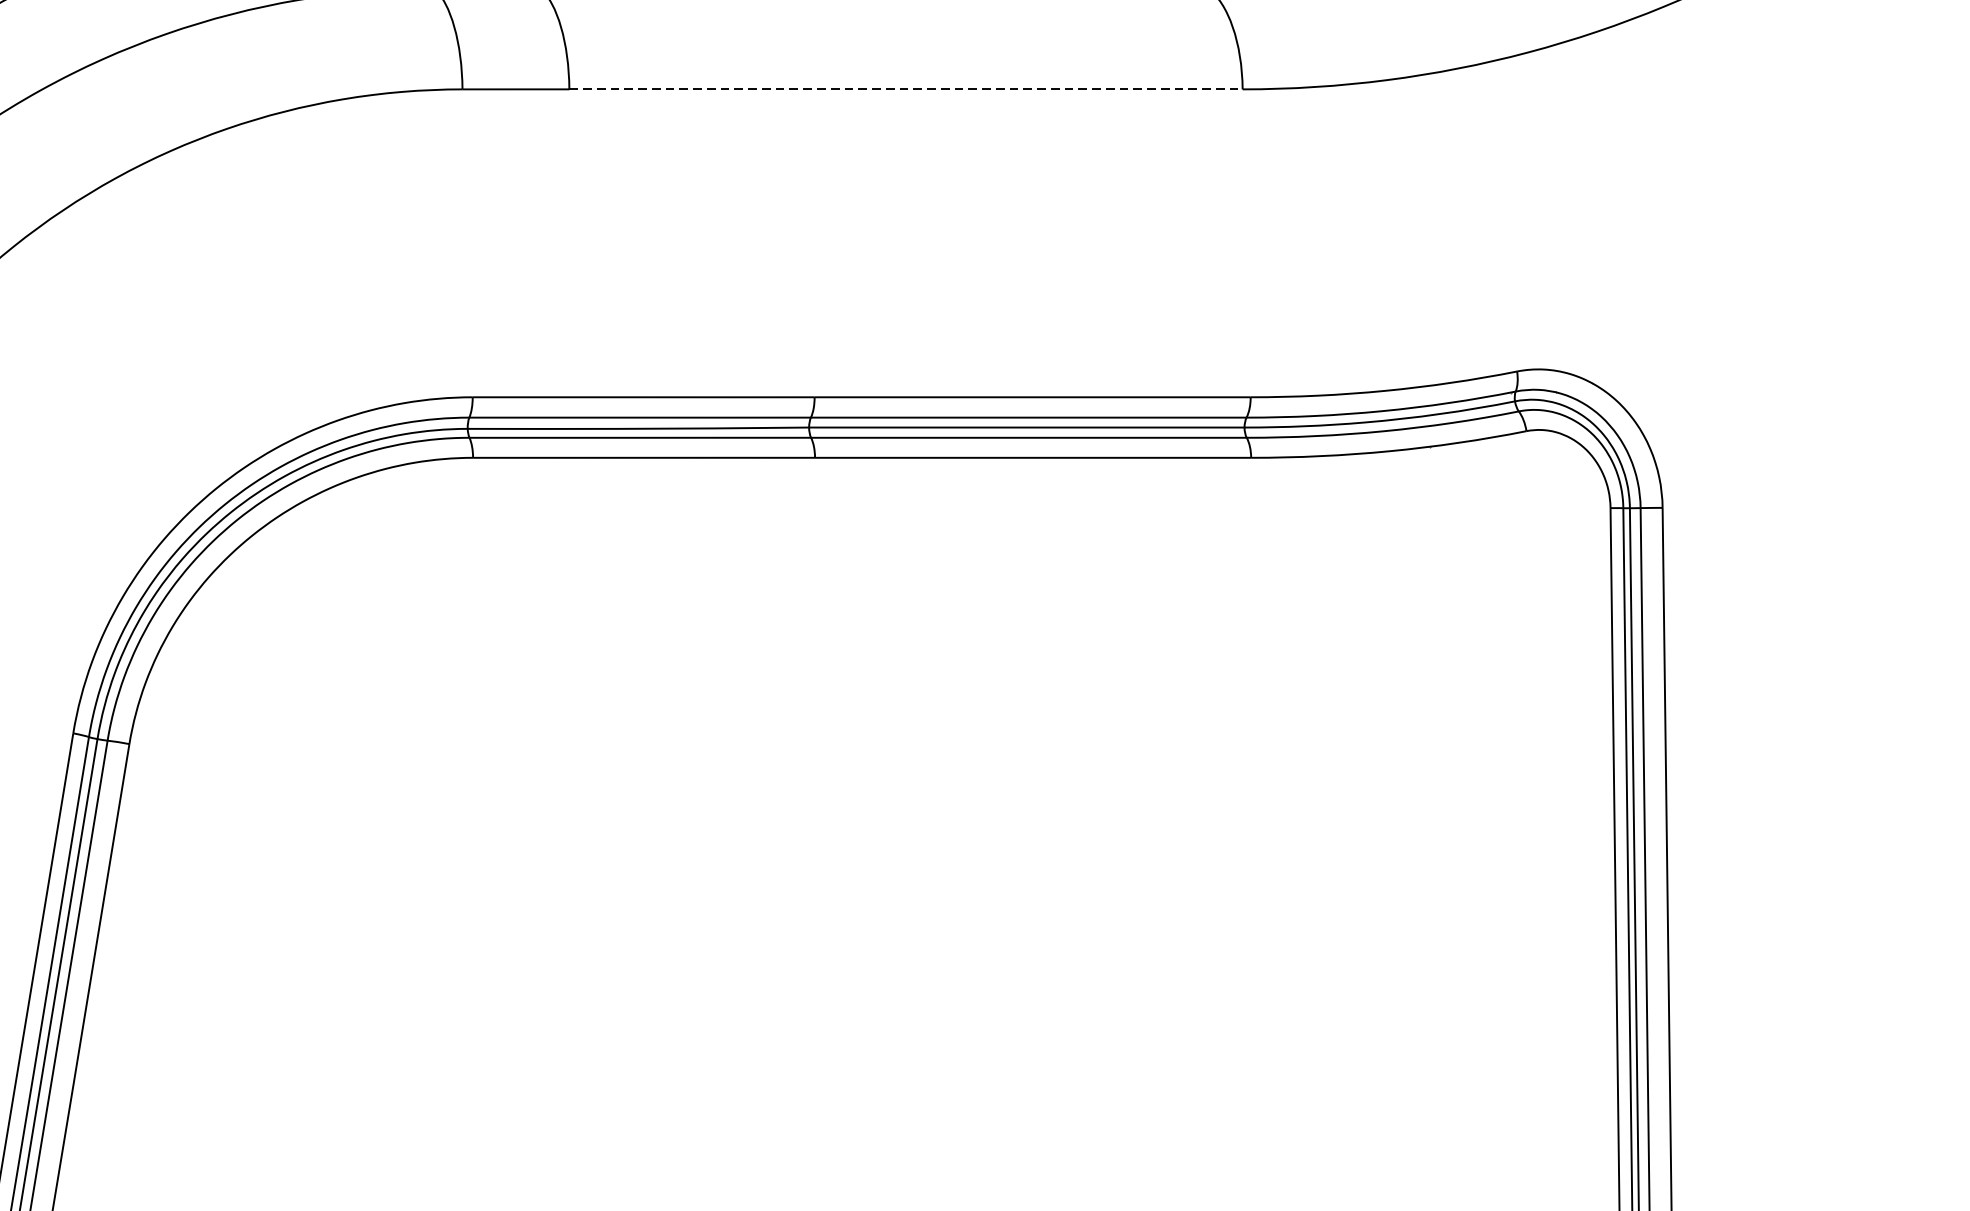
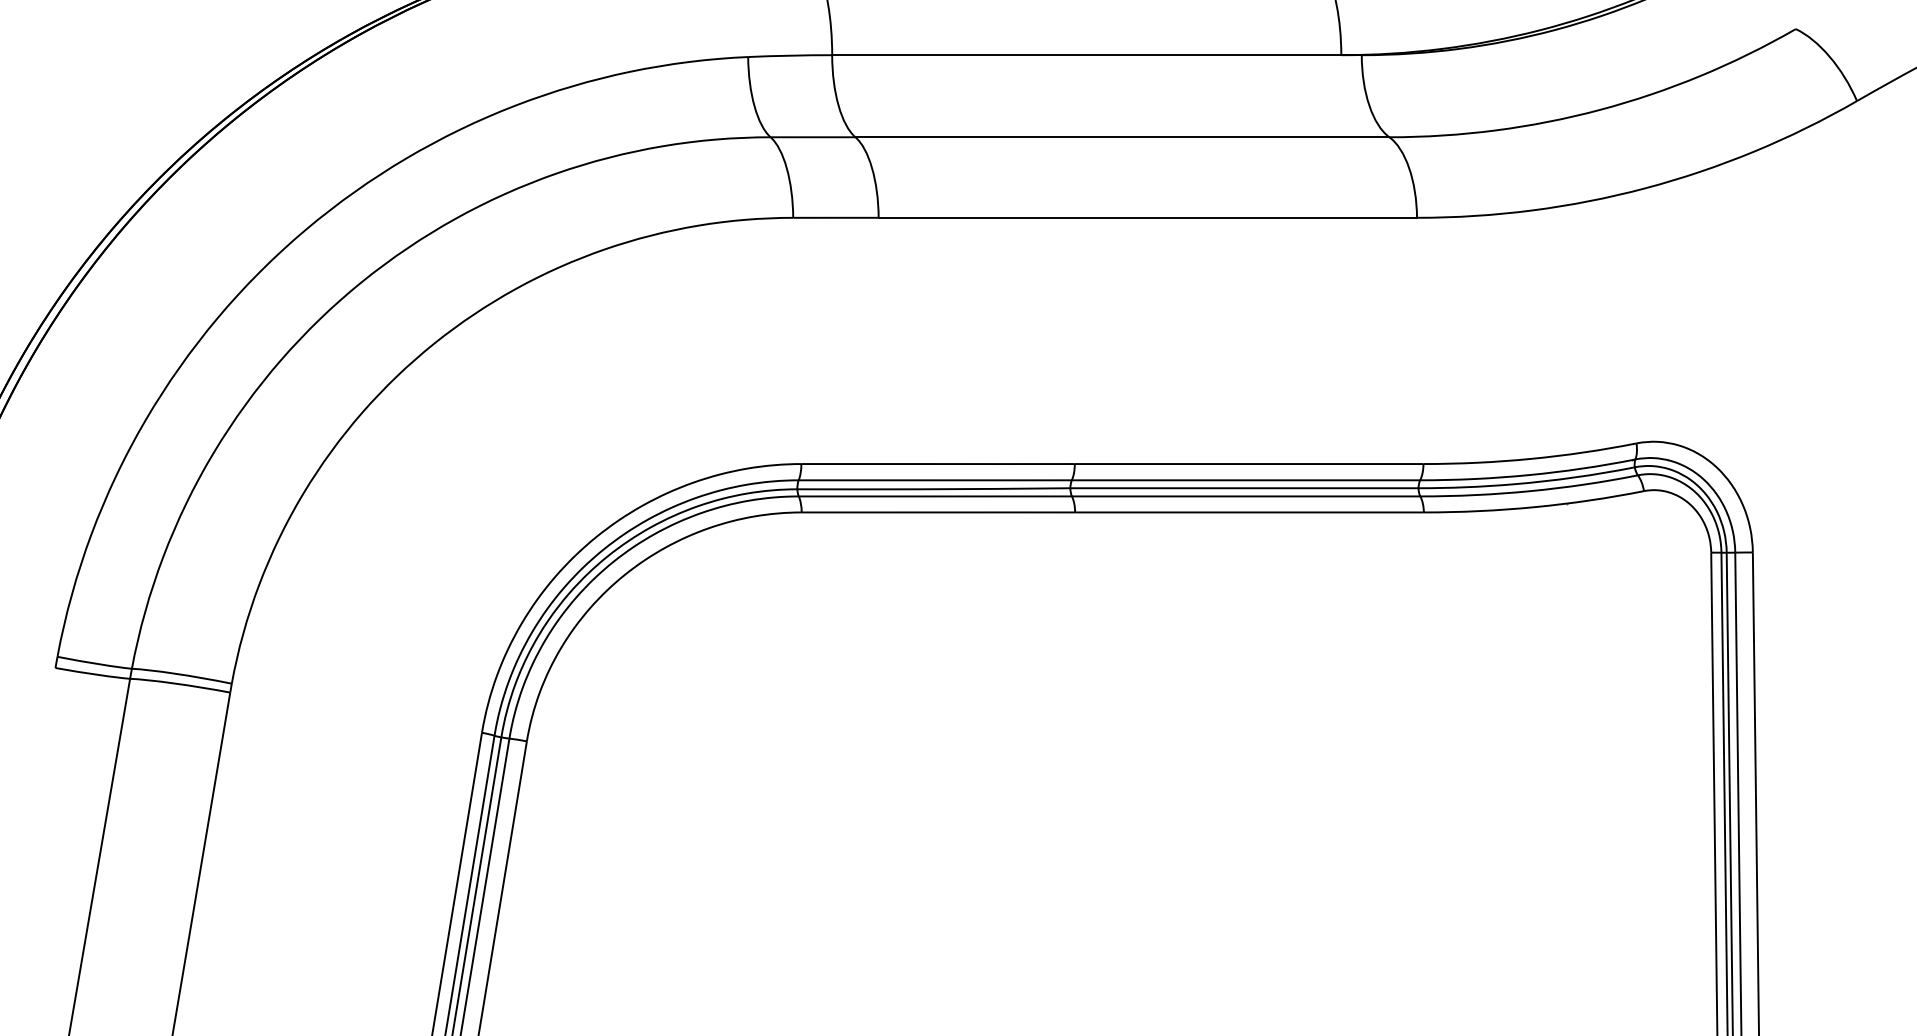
line: (906, 88) -> (1148, 217), dashed -> solid

